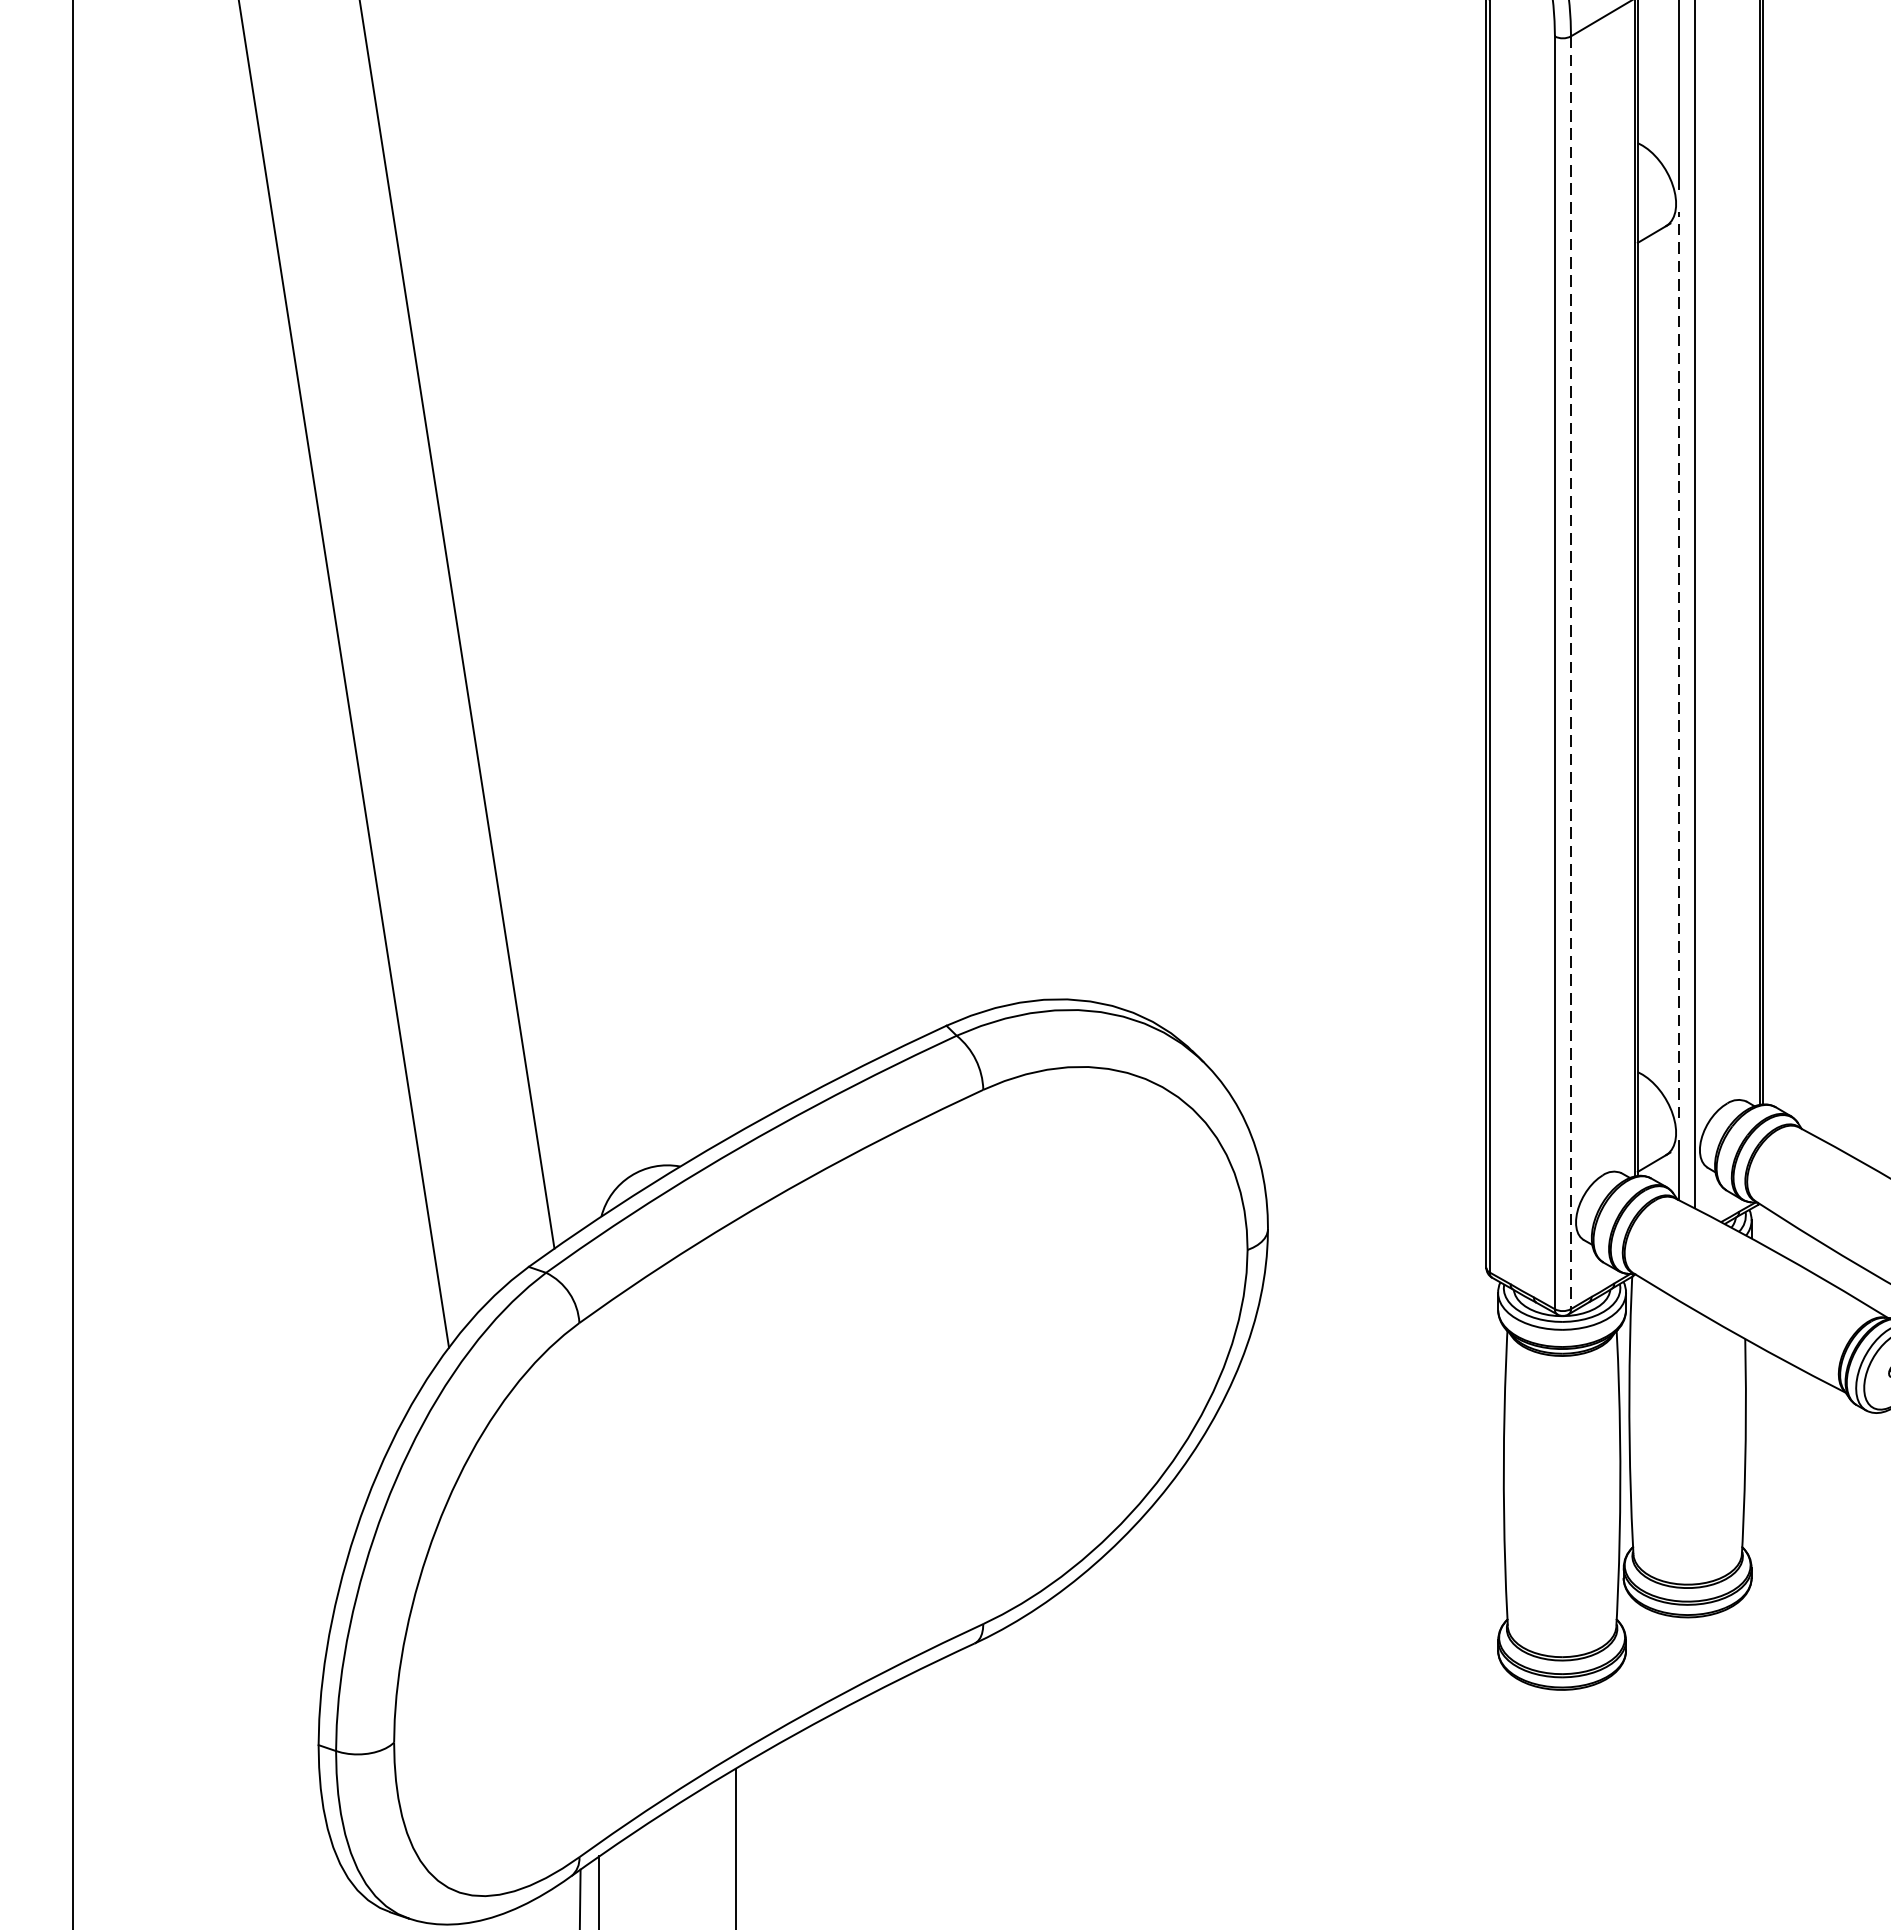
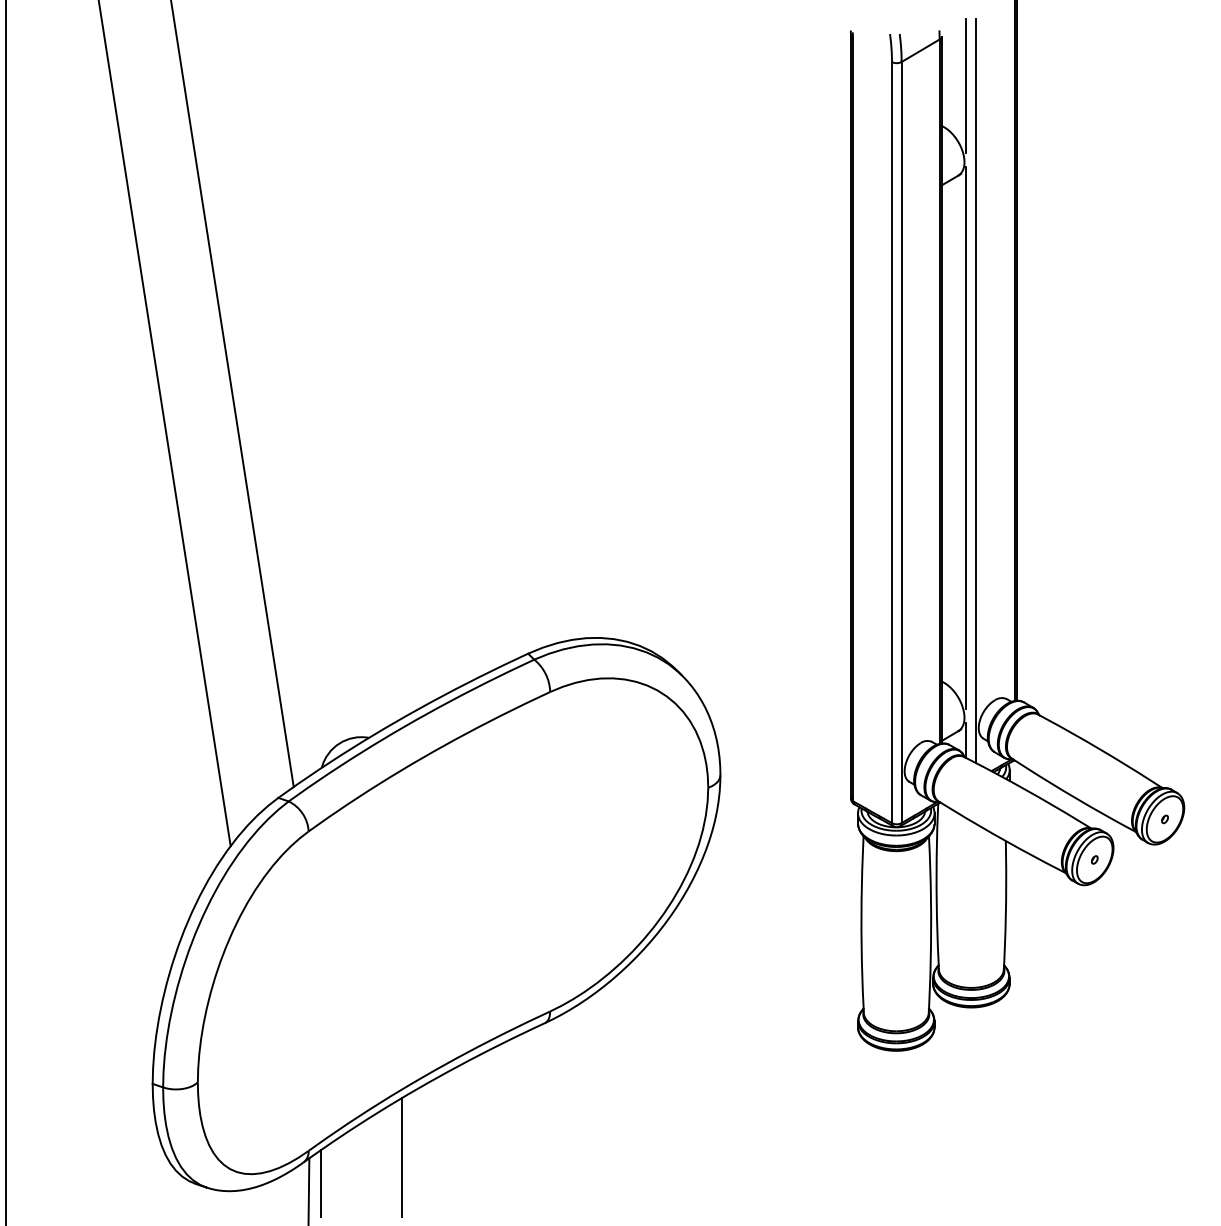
line: (1679, 665) -> (966, 438), dashed -> solid
line: (1570, 672) -> (901, 442), dashed -> solid

